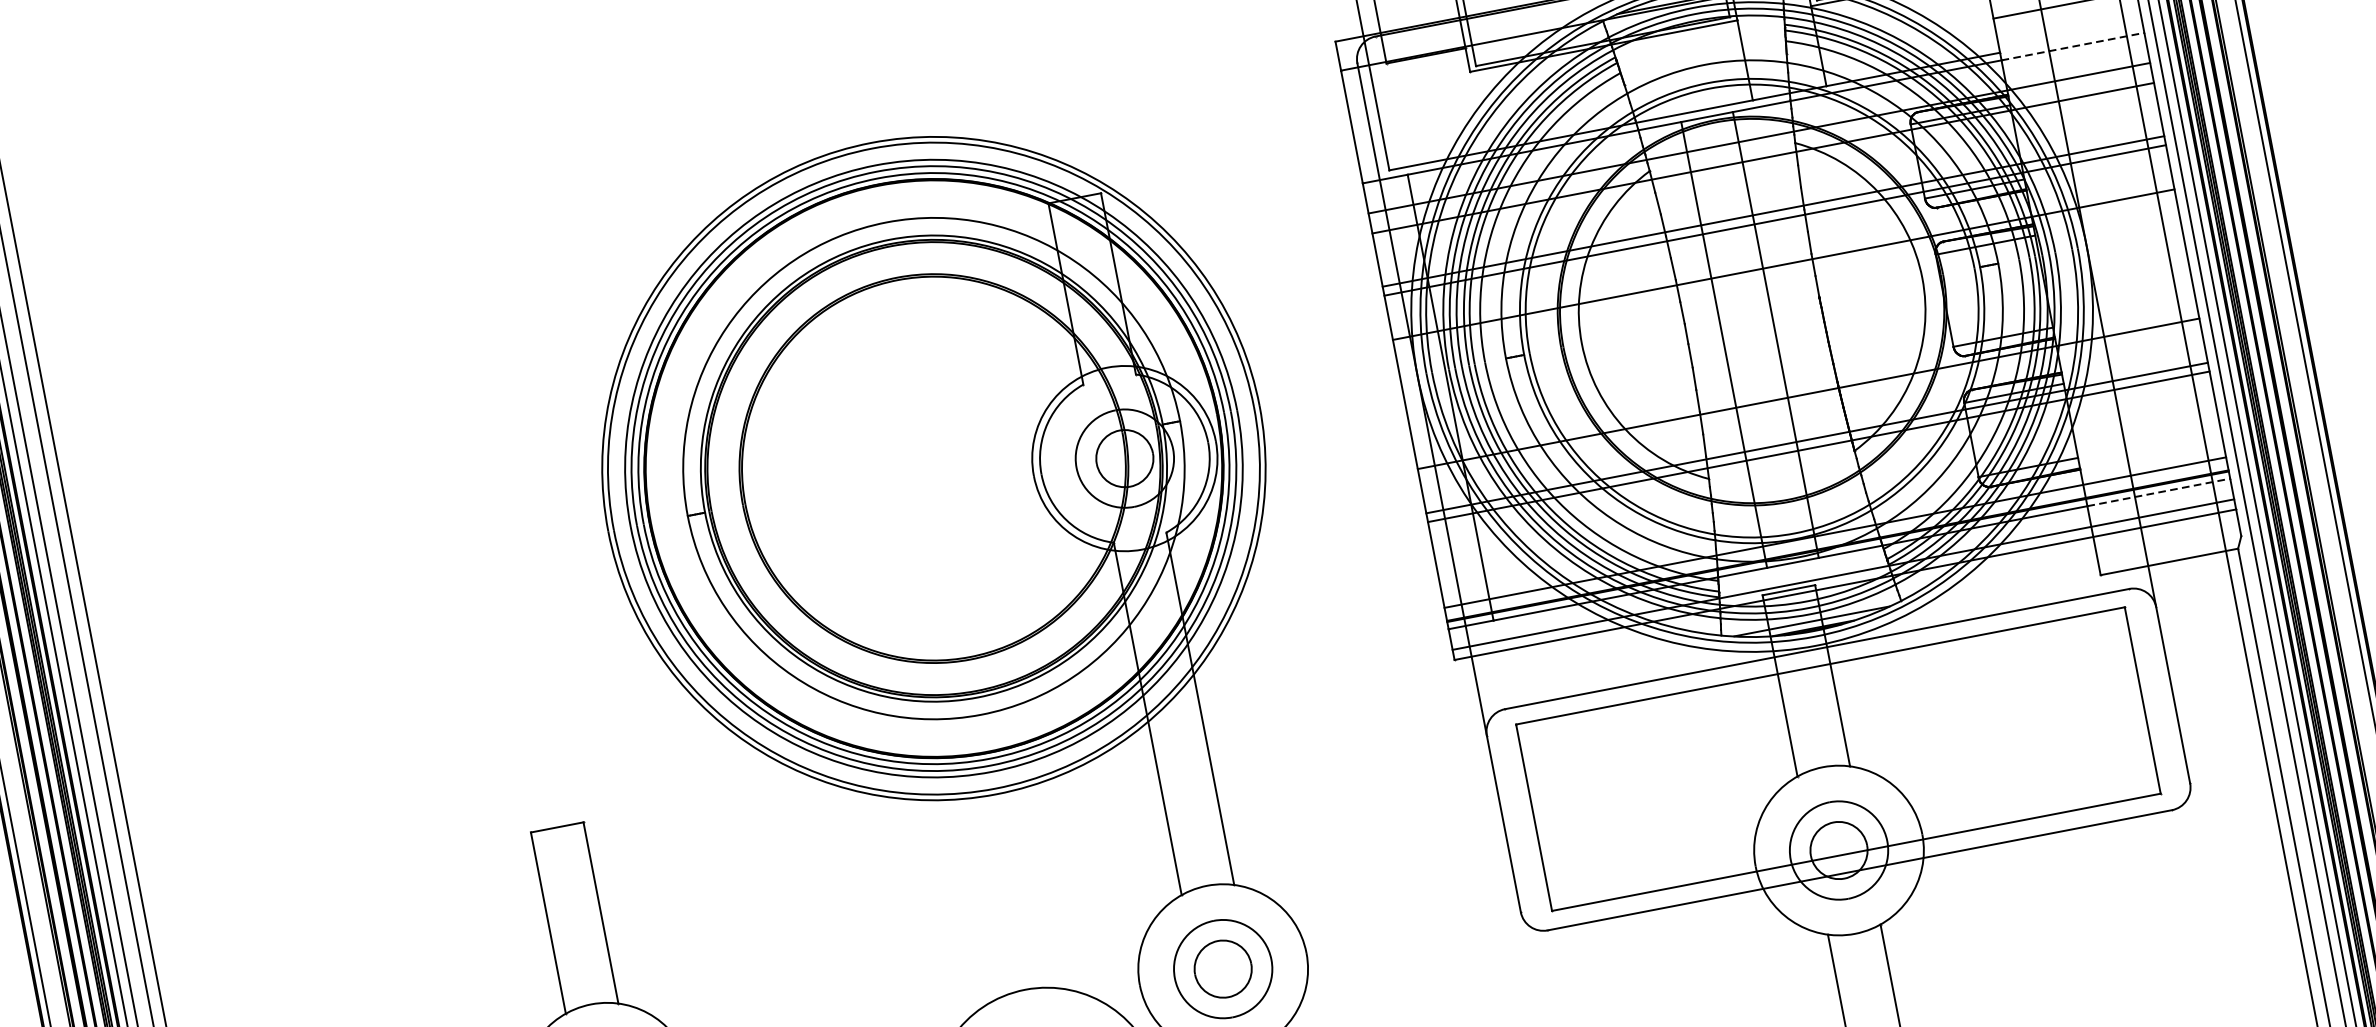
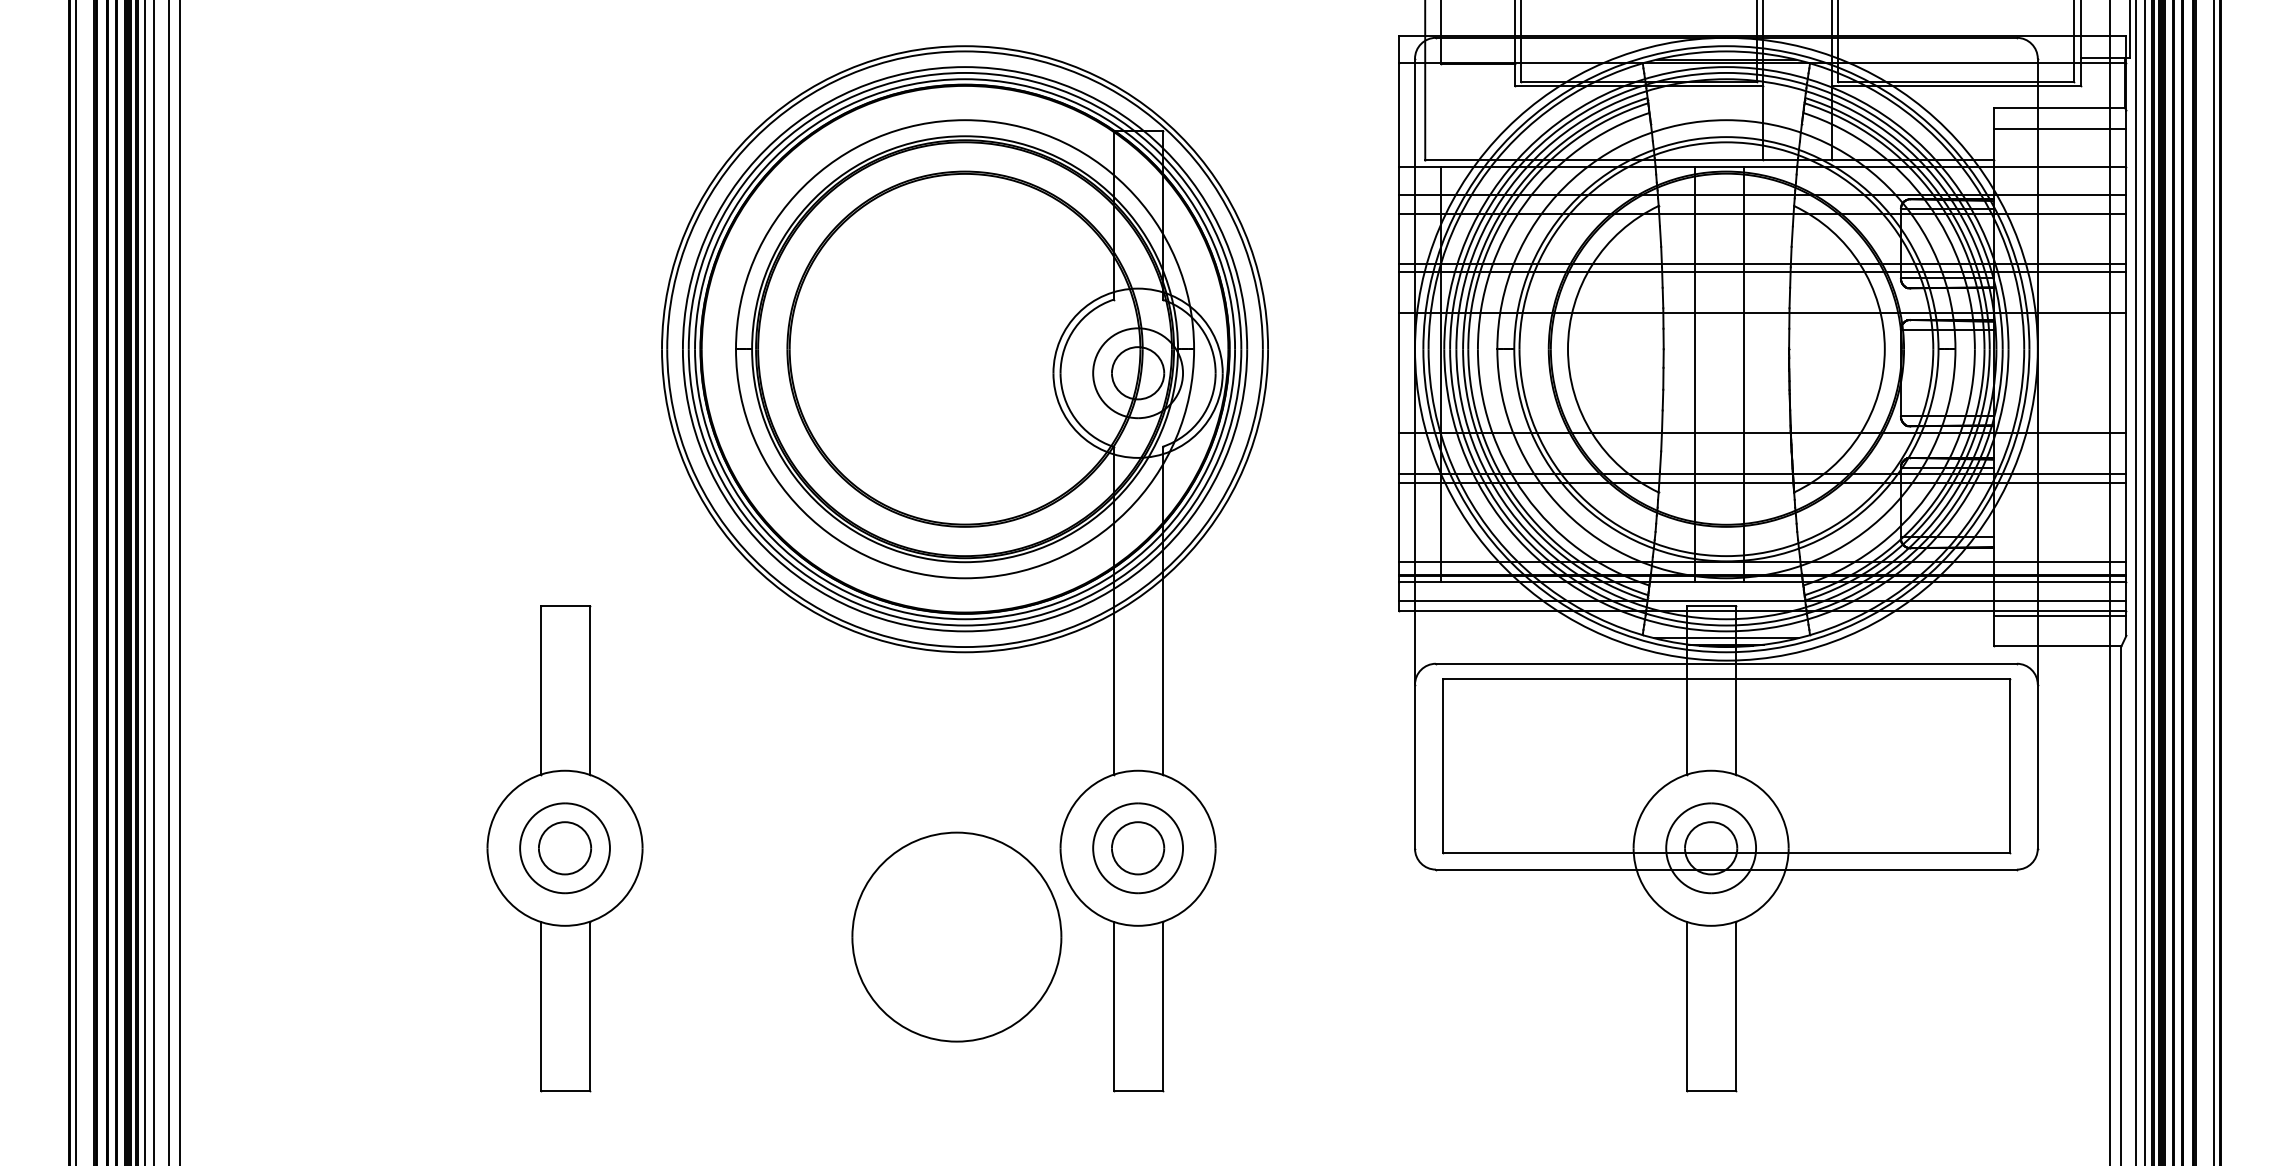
line: (2073, 46) -> (2060, 167), dashed -> solid
line: (2159, 492) -> (2060, 582), dashed -> solid
line: (2165, 528) -> (2059, 615), added

